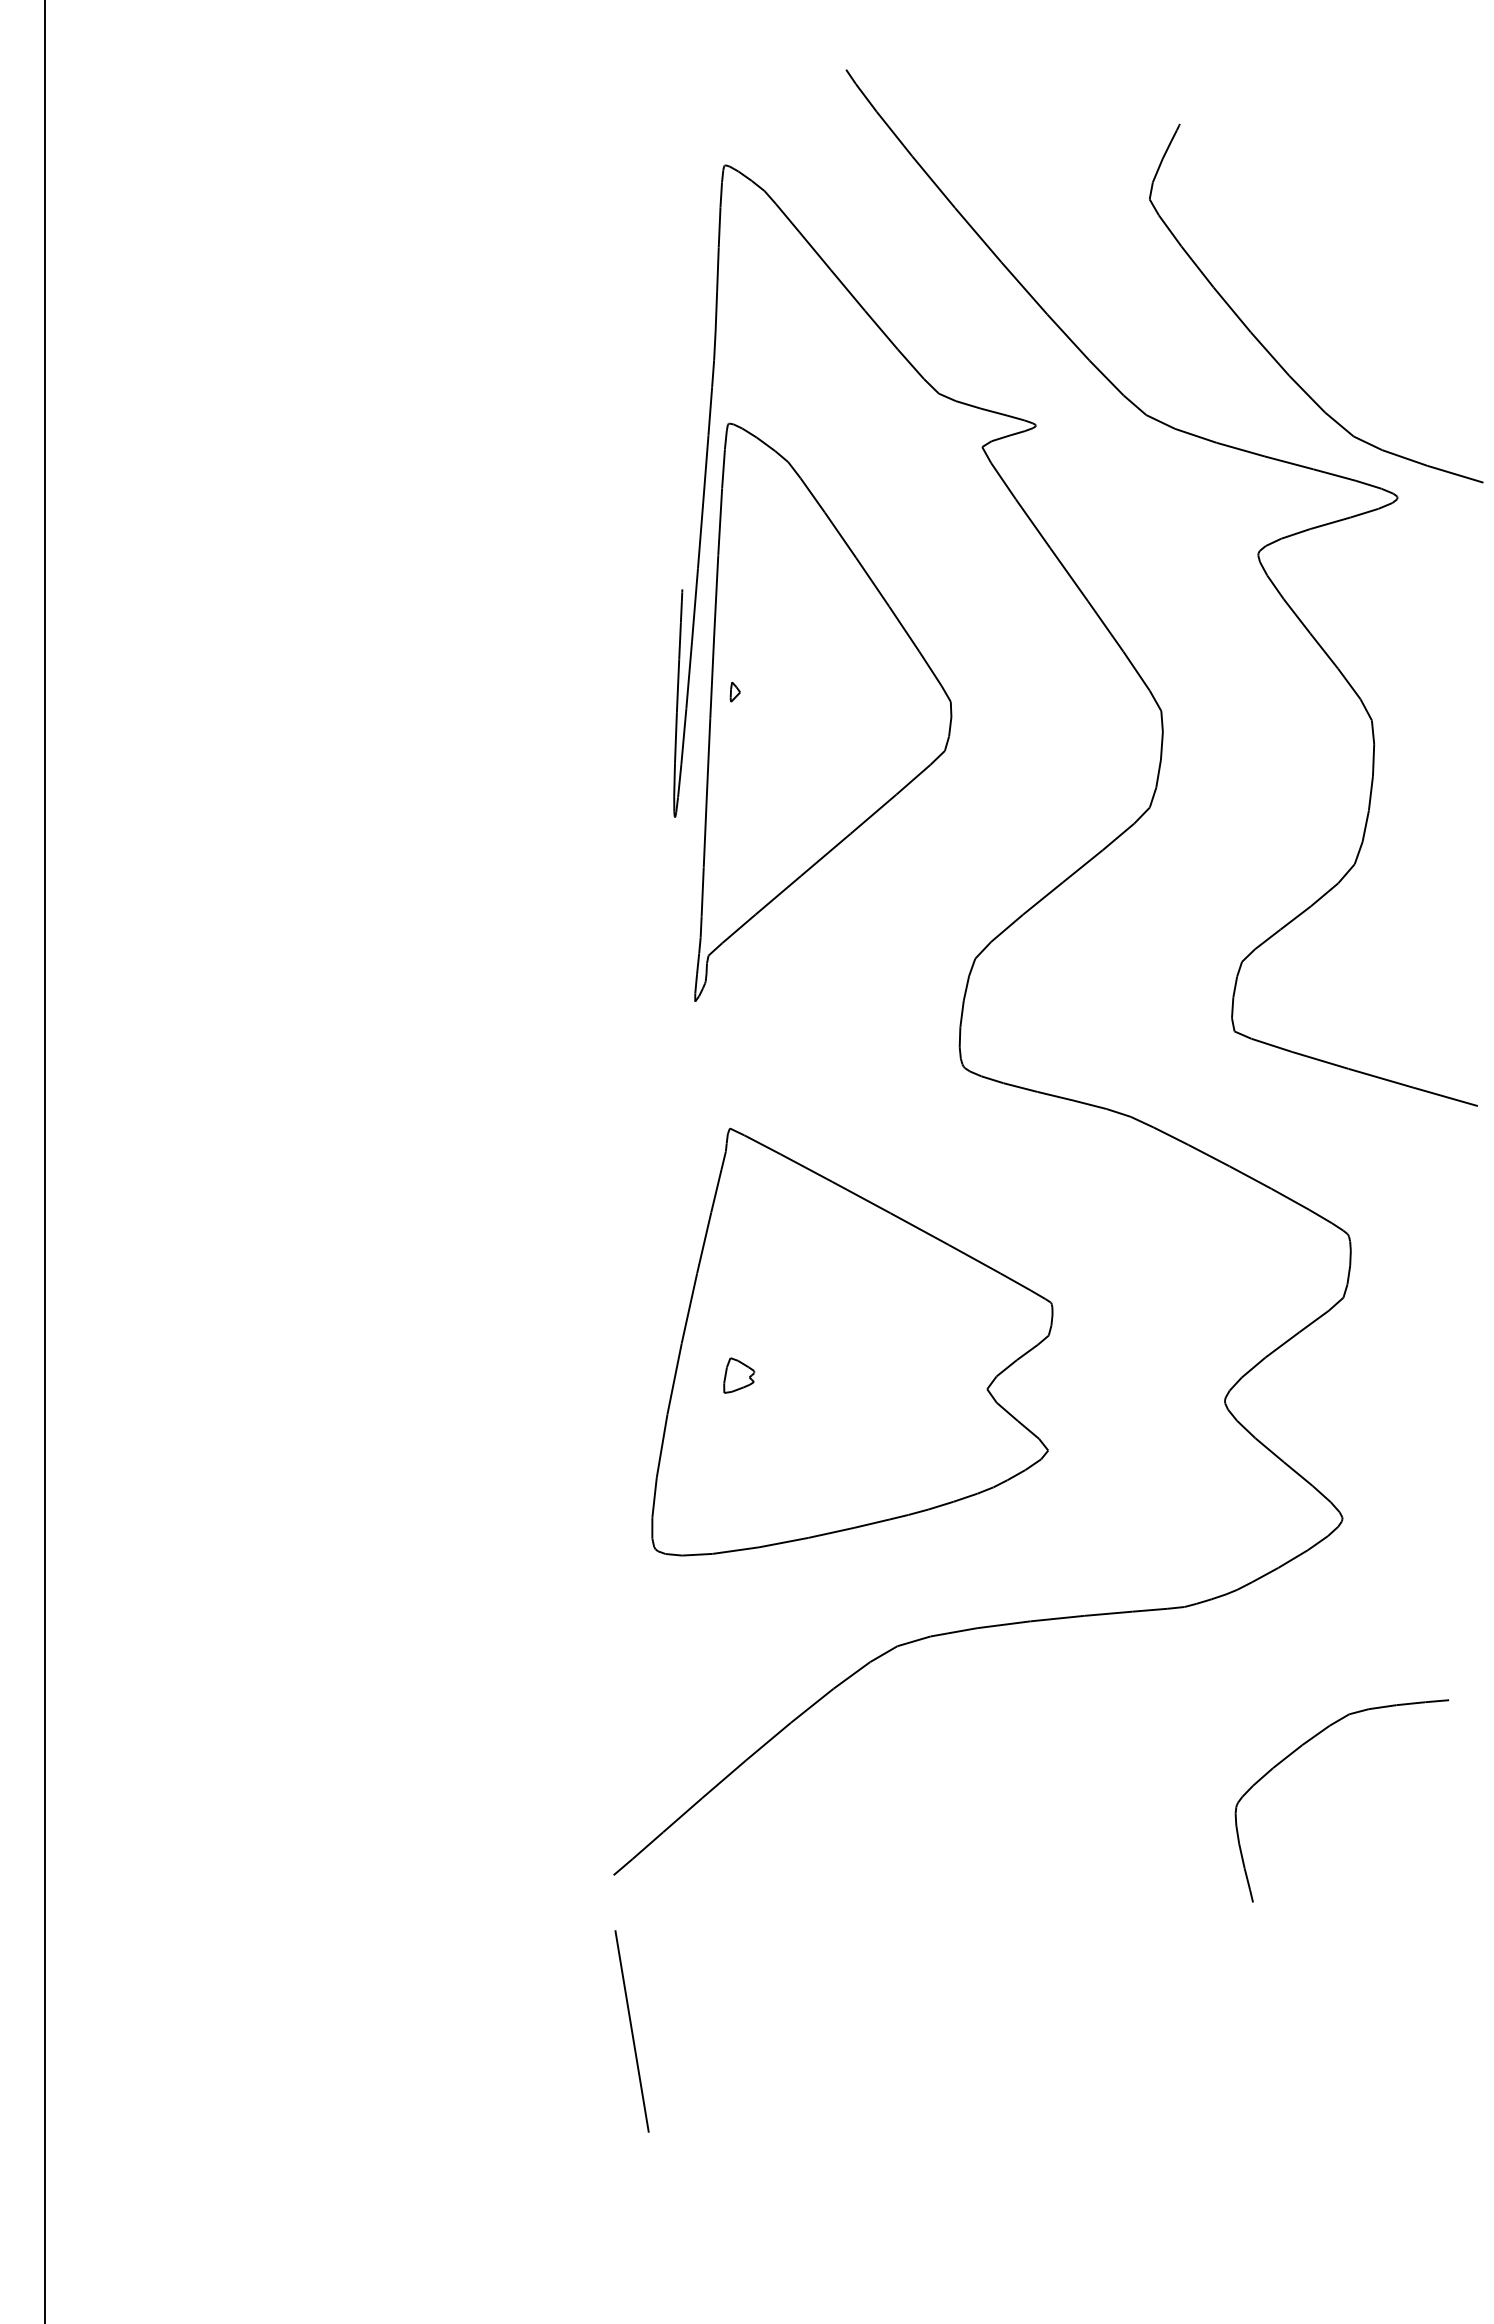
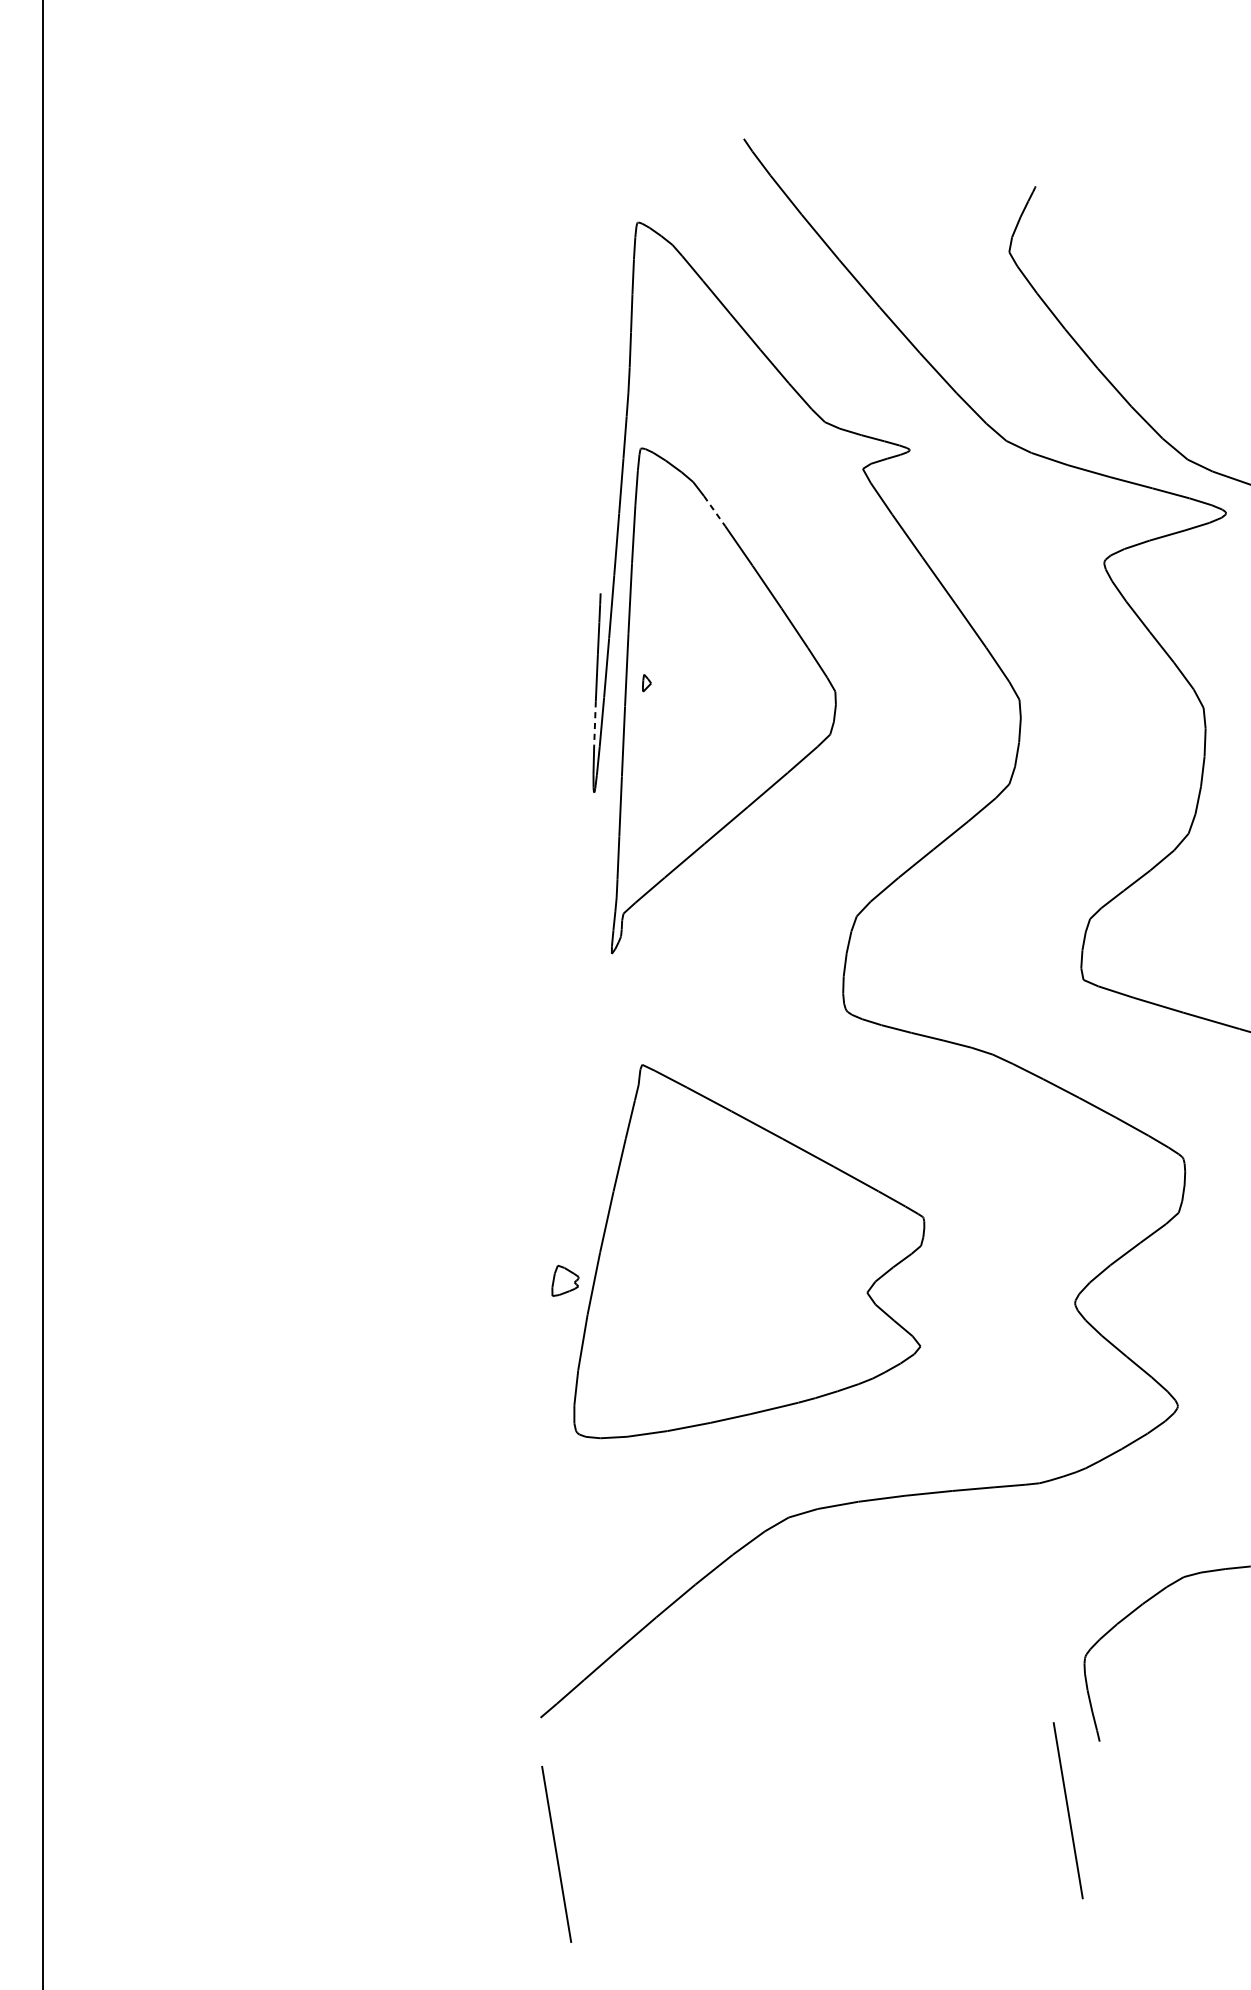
line: (813, 495) -> (715, 511), solid -> dashed
line: (675, 738) -> (594, 723), solid -> dashed
part: (739, 1375) -> (565, 1280), moved
line: (1216, 1981) -> (1067, 1810), added

